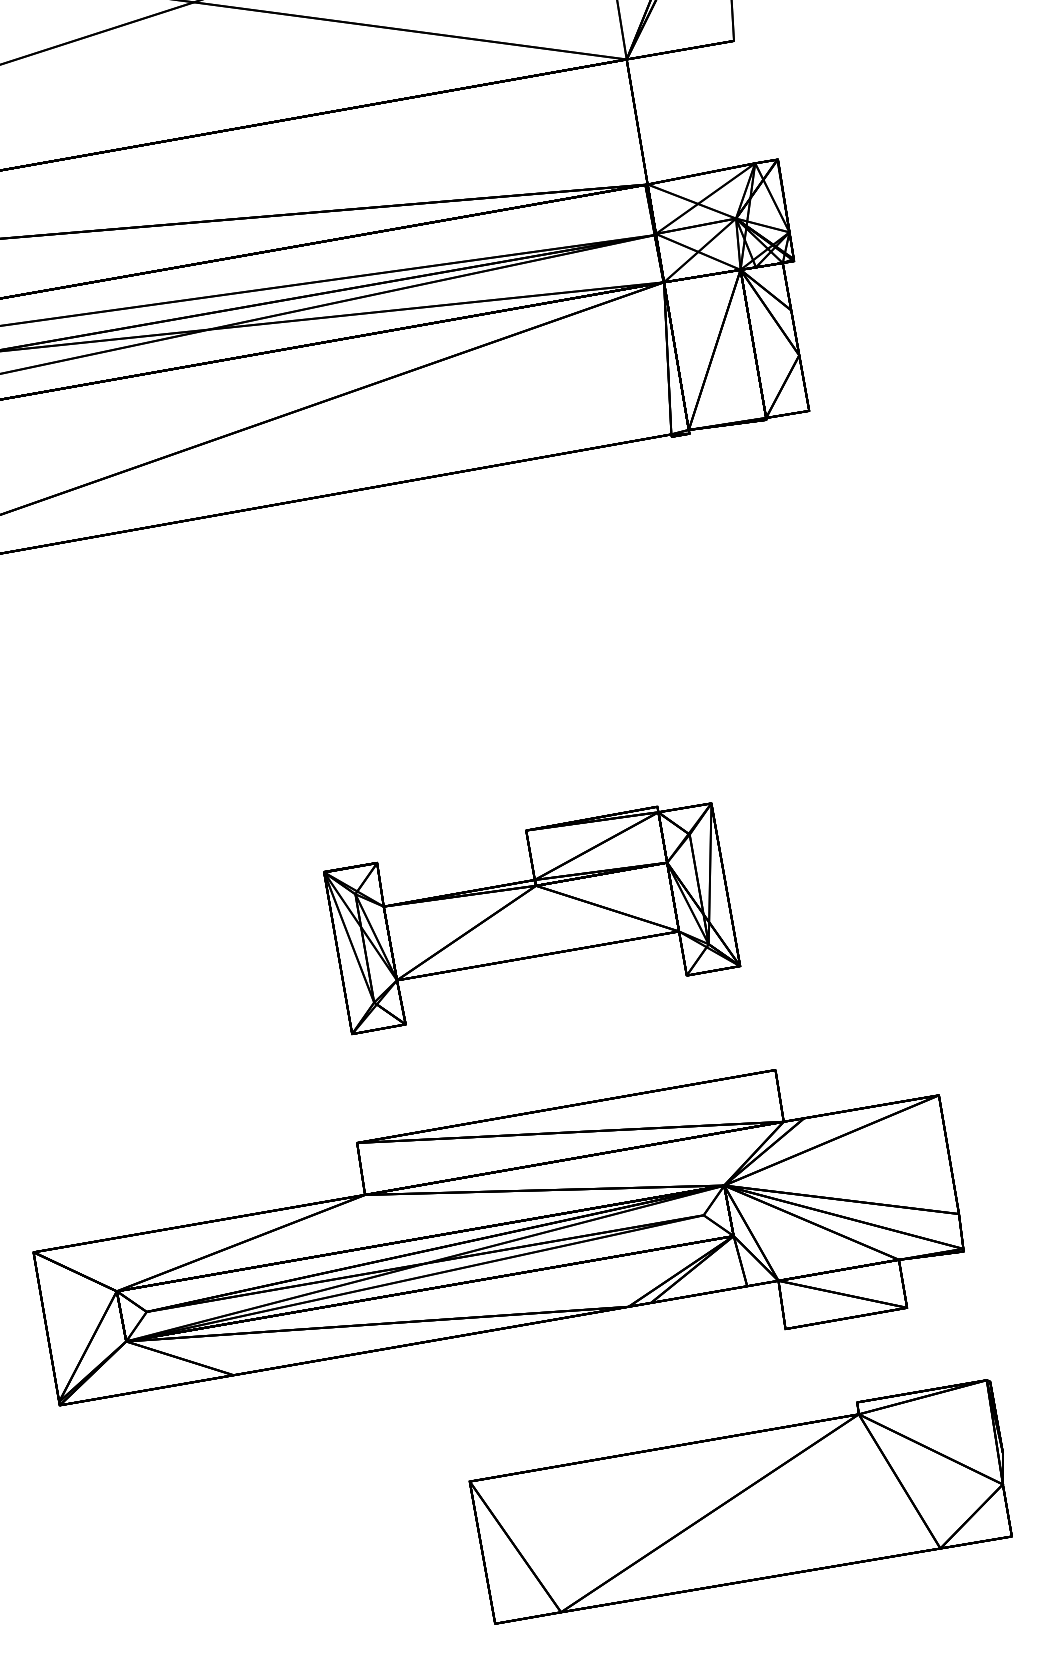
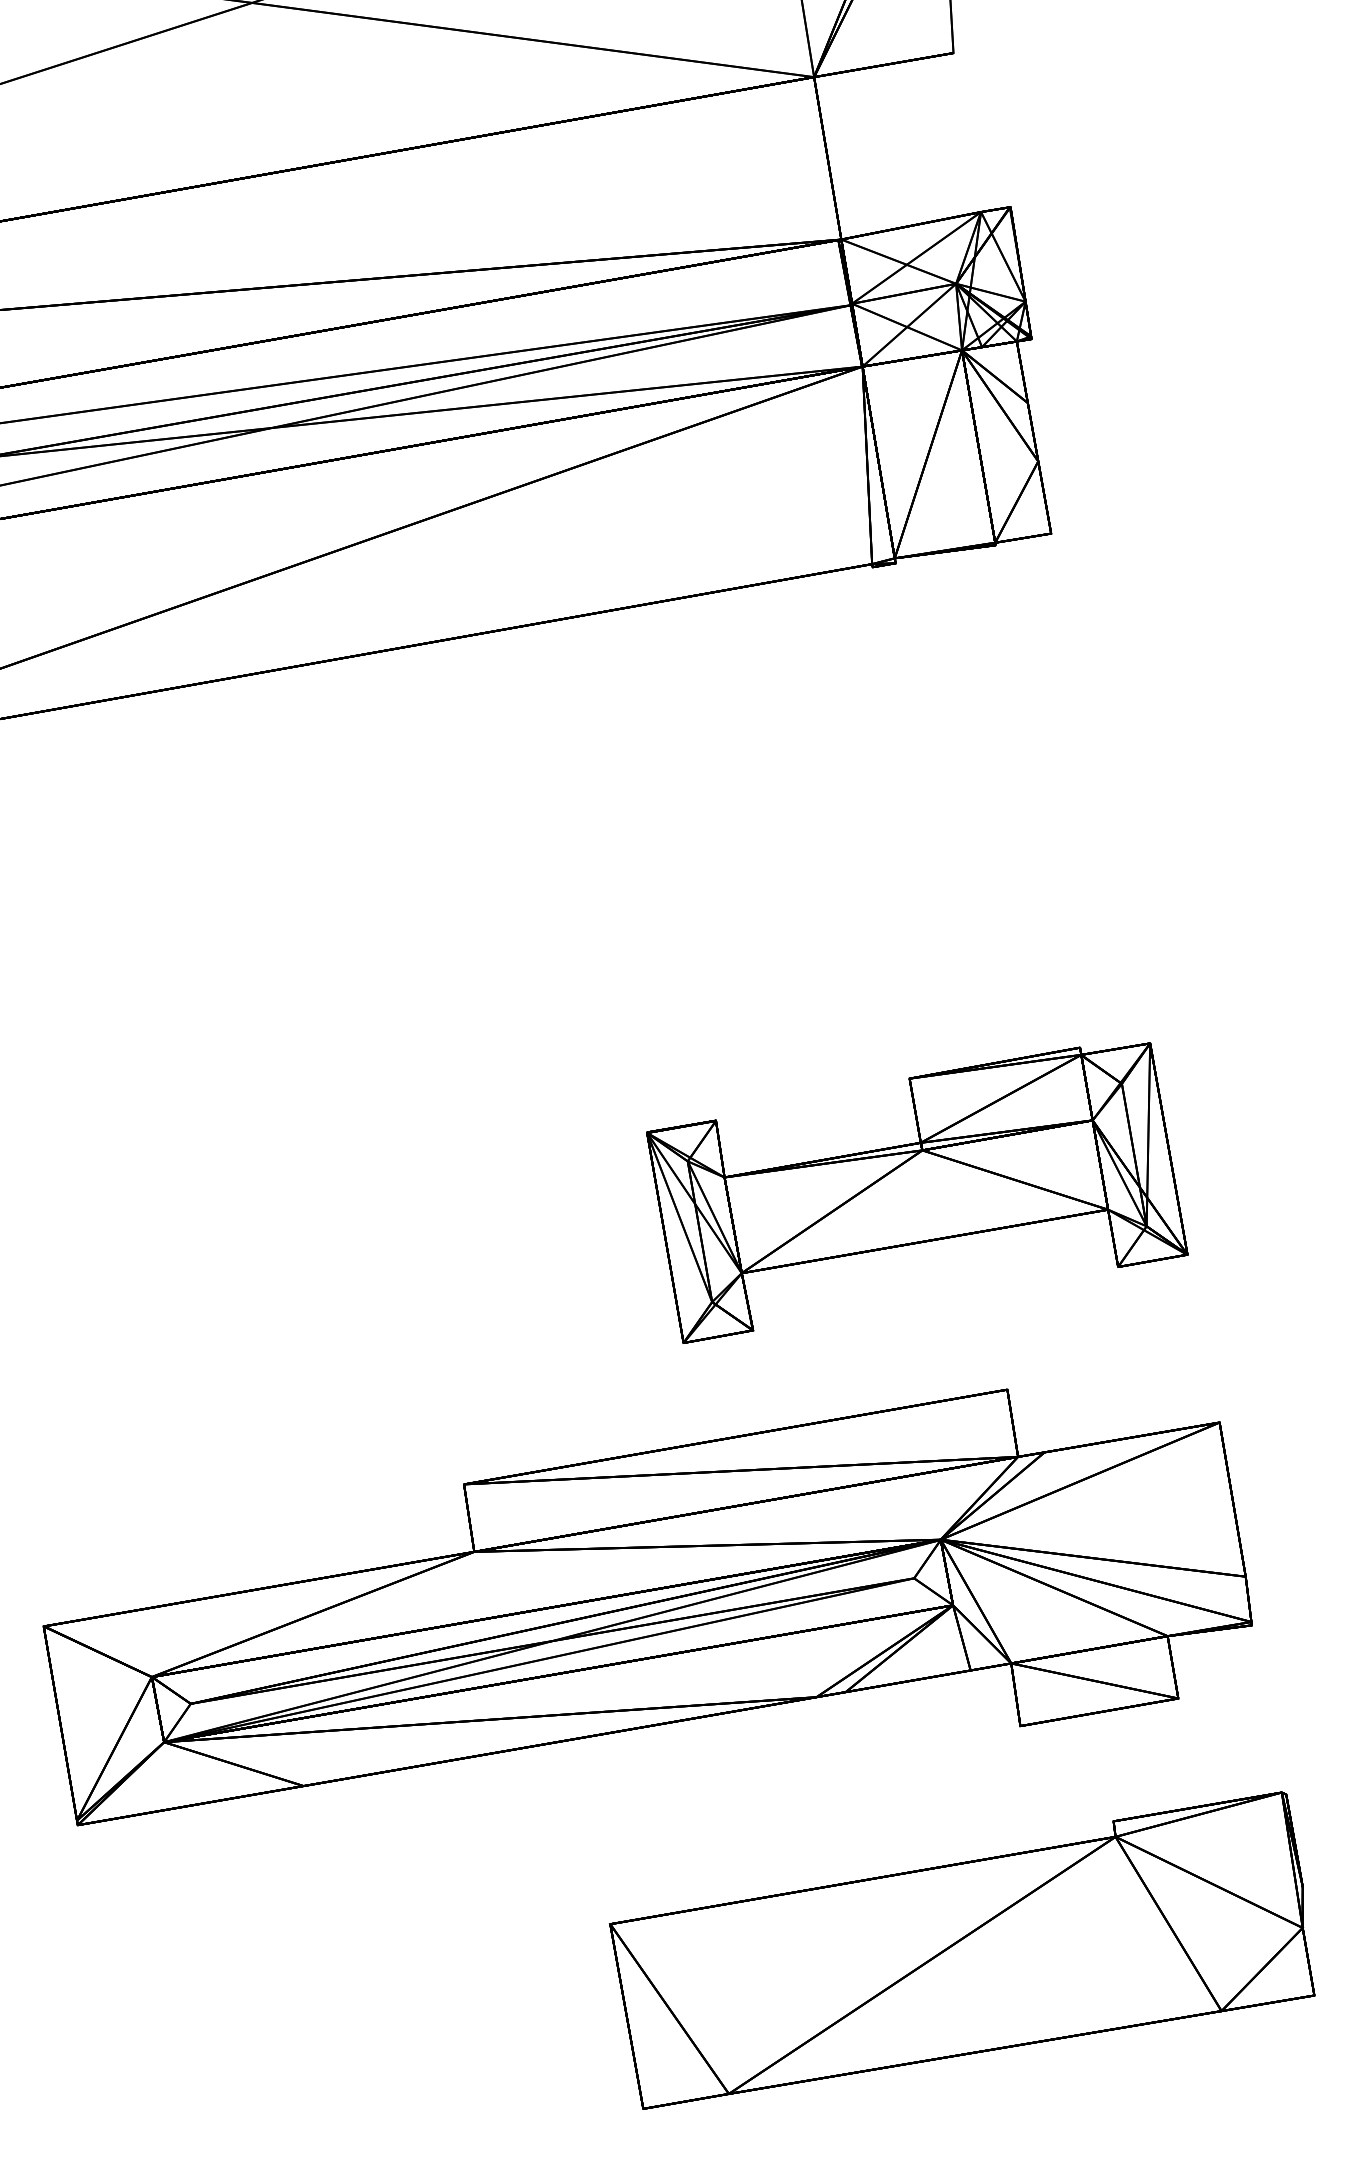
part: (532, 918) -> (917, 1192), moved

